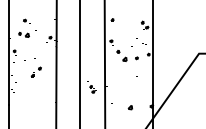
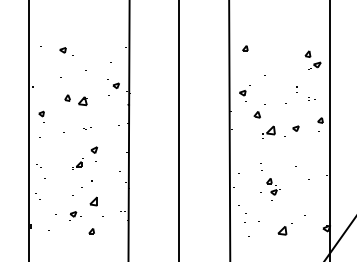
part: (23, 34) -> (74, 99), moved
part: (91, 87) -> (270, 182), moved
part: (32, 96) -> (79, 207), added

